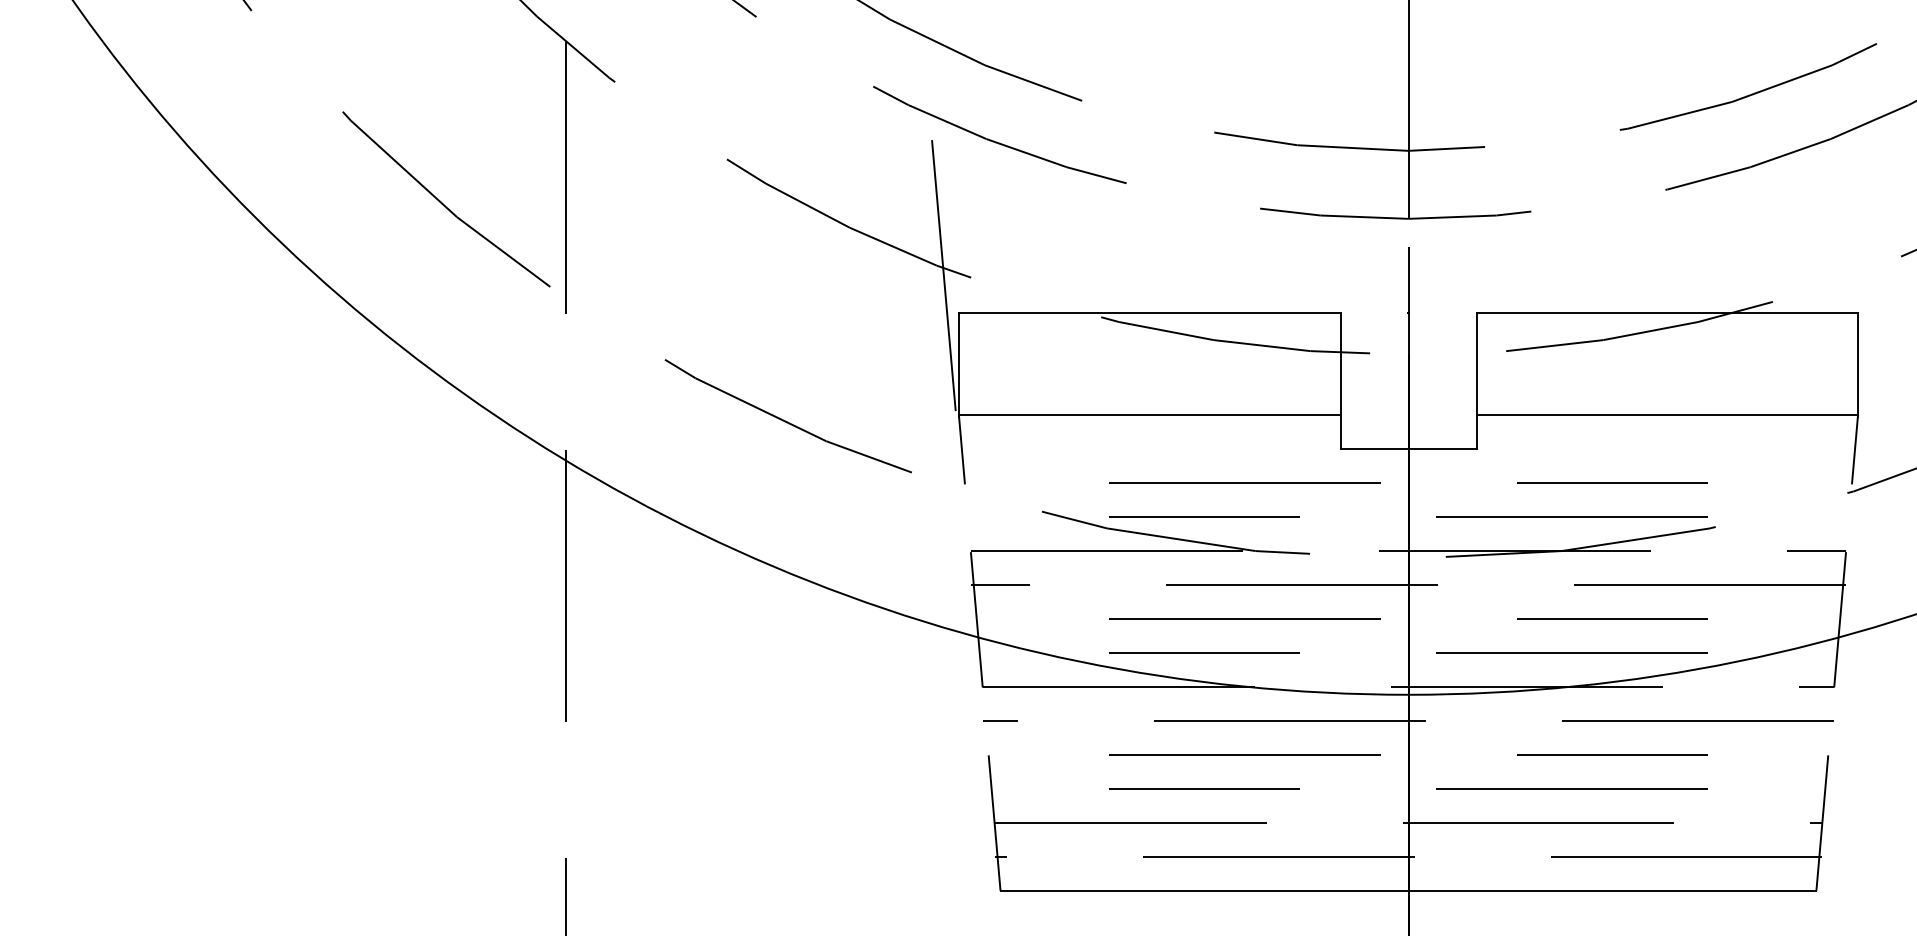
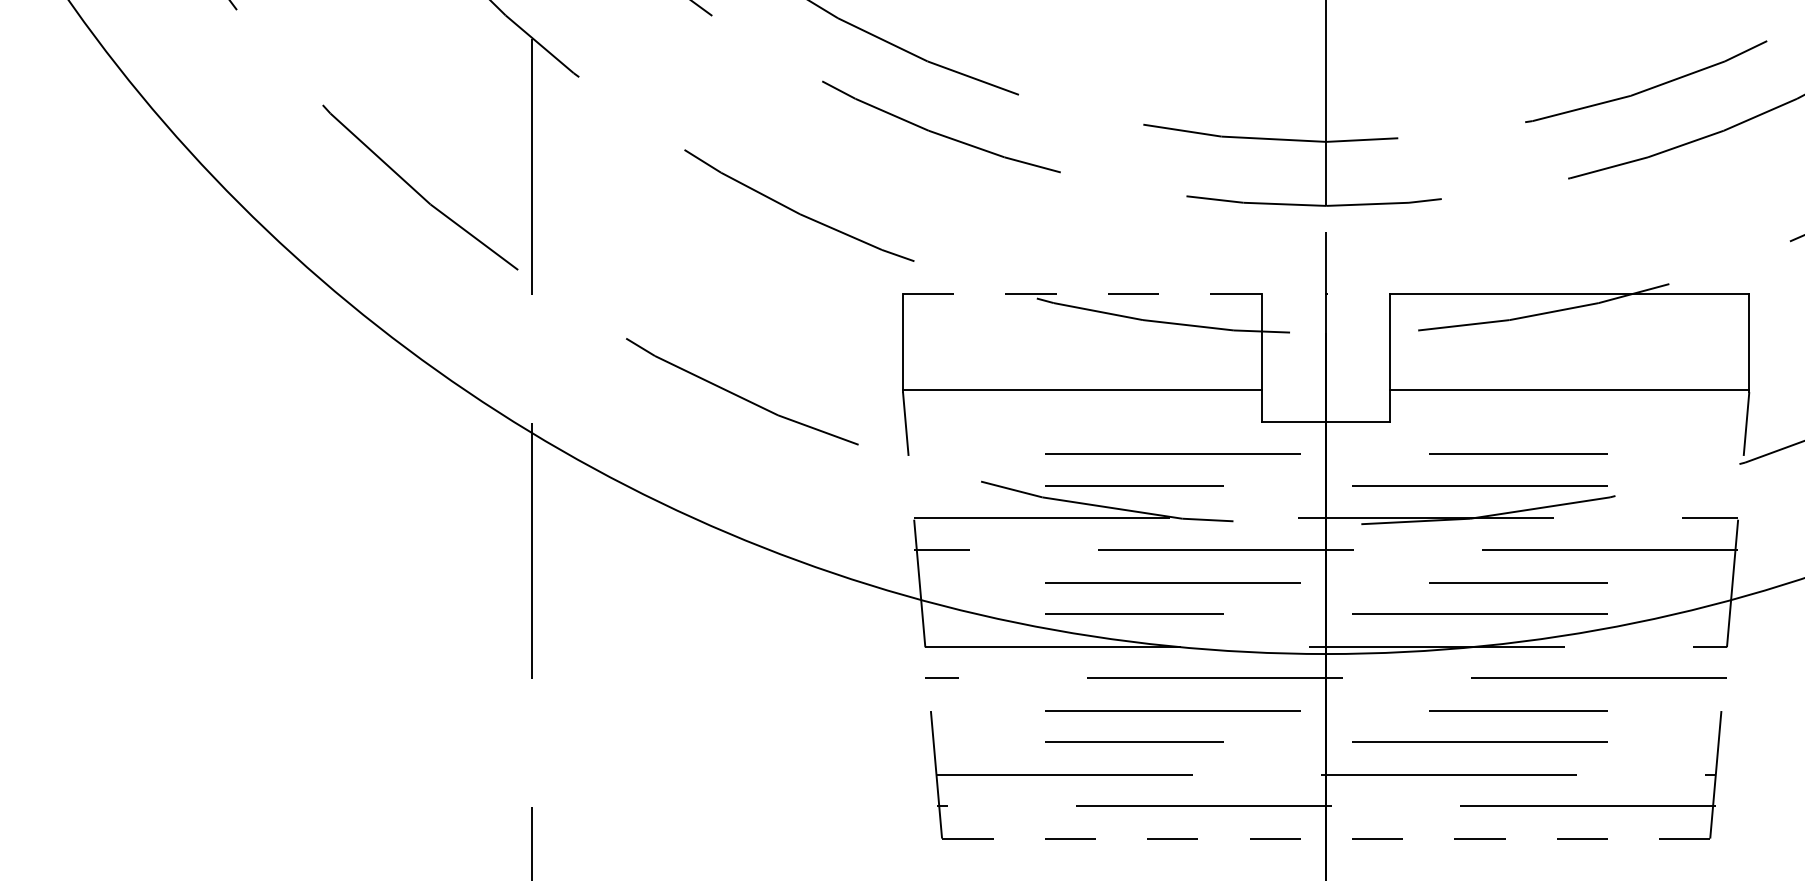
line: (942, 263) -> (887, 247), removed
line: (1149, 312) -> (1082, 294), solid -> dashed
line: (1408, 890) -> (1326, 838), solid -> dashed

